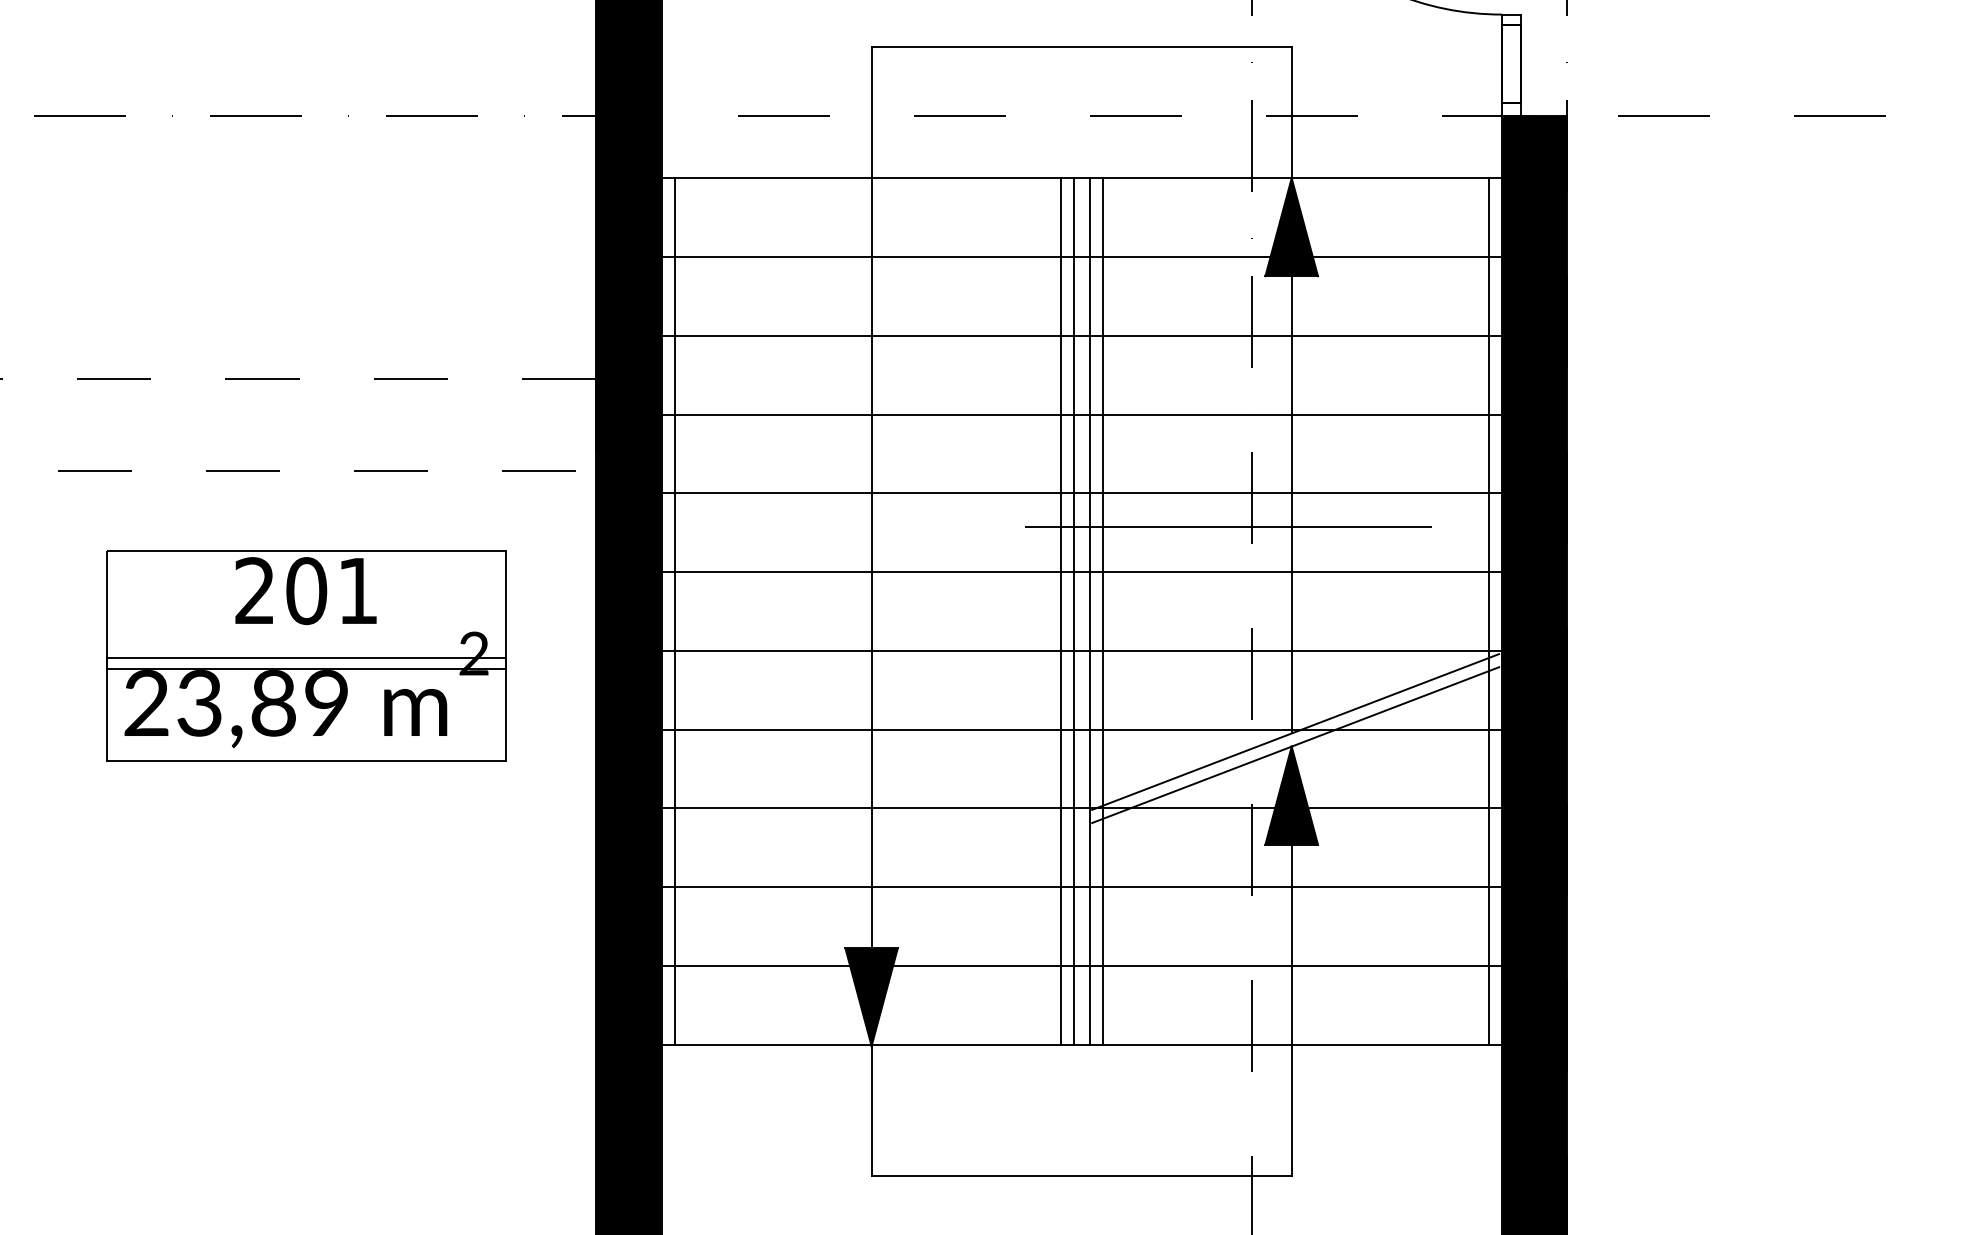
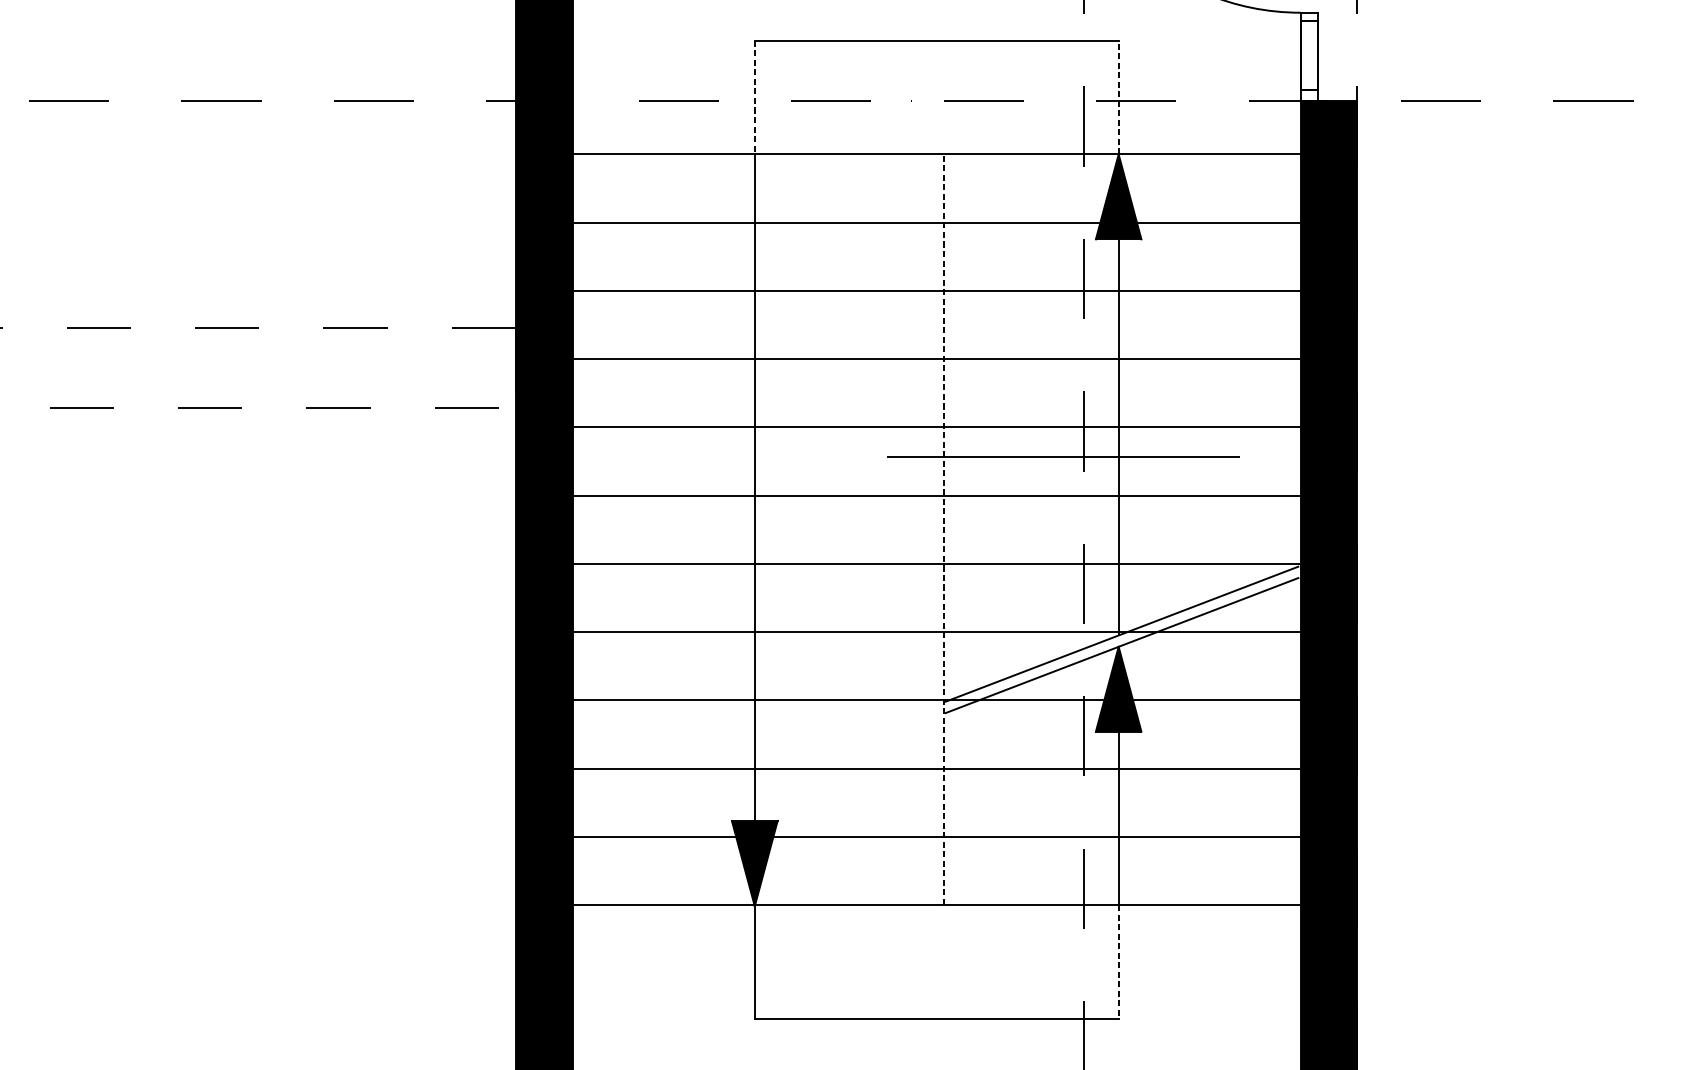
line: (871, 112) -> (754, 97), solid -> dashed
line: (1291, 112) -> (1118, 97), solid -> dashed
line: (1089, 610) -> (943, 528), solid -> dashed
line: (674, 611) -> (584, 529), removed
line: (1060, 611) -> (918, 529), removed
line: (1073, 611) -> (929, 529), removed
line: (1102, 611) -> (954, 529), removed
line: (1488, 611) -> (1289, 529), removed
part: (306, 655) -> (265, 567), removed
line: (1291, 1110) -> (1118, 962), solid -> dashed

